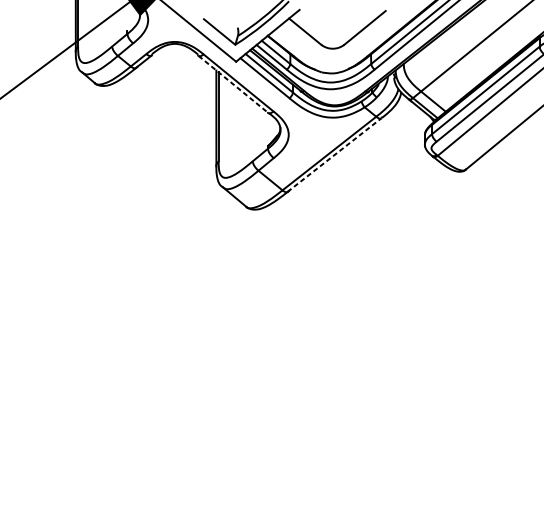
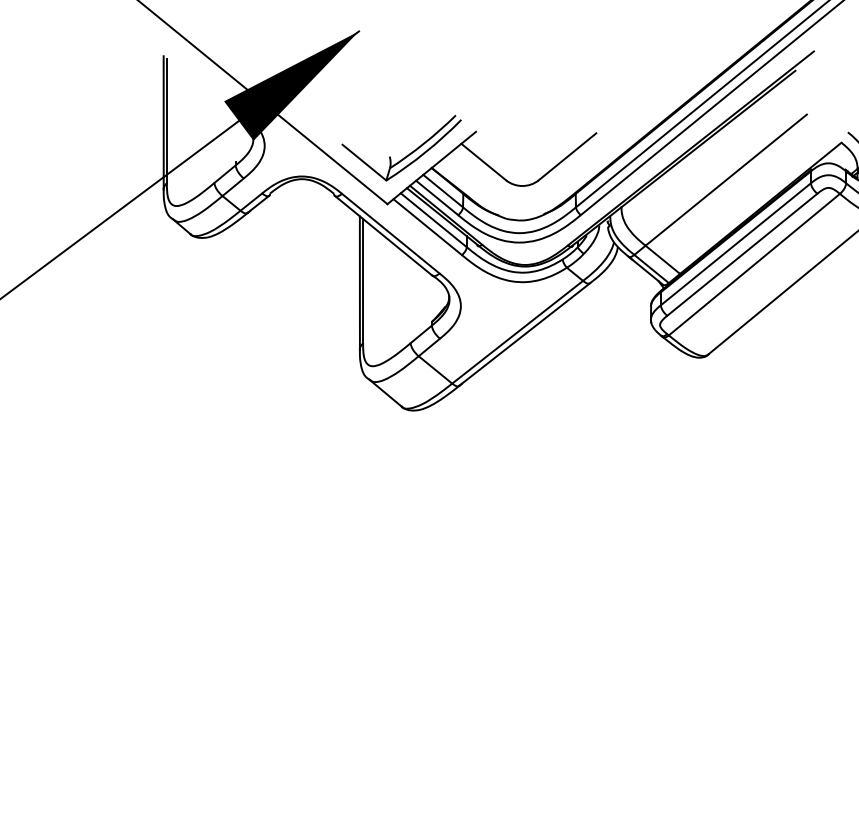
line: (233, 84) -> (383, 235), dashed -> solid
line: (335, 155) -> (525, 334), dashed -> solid

